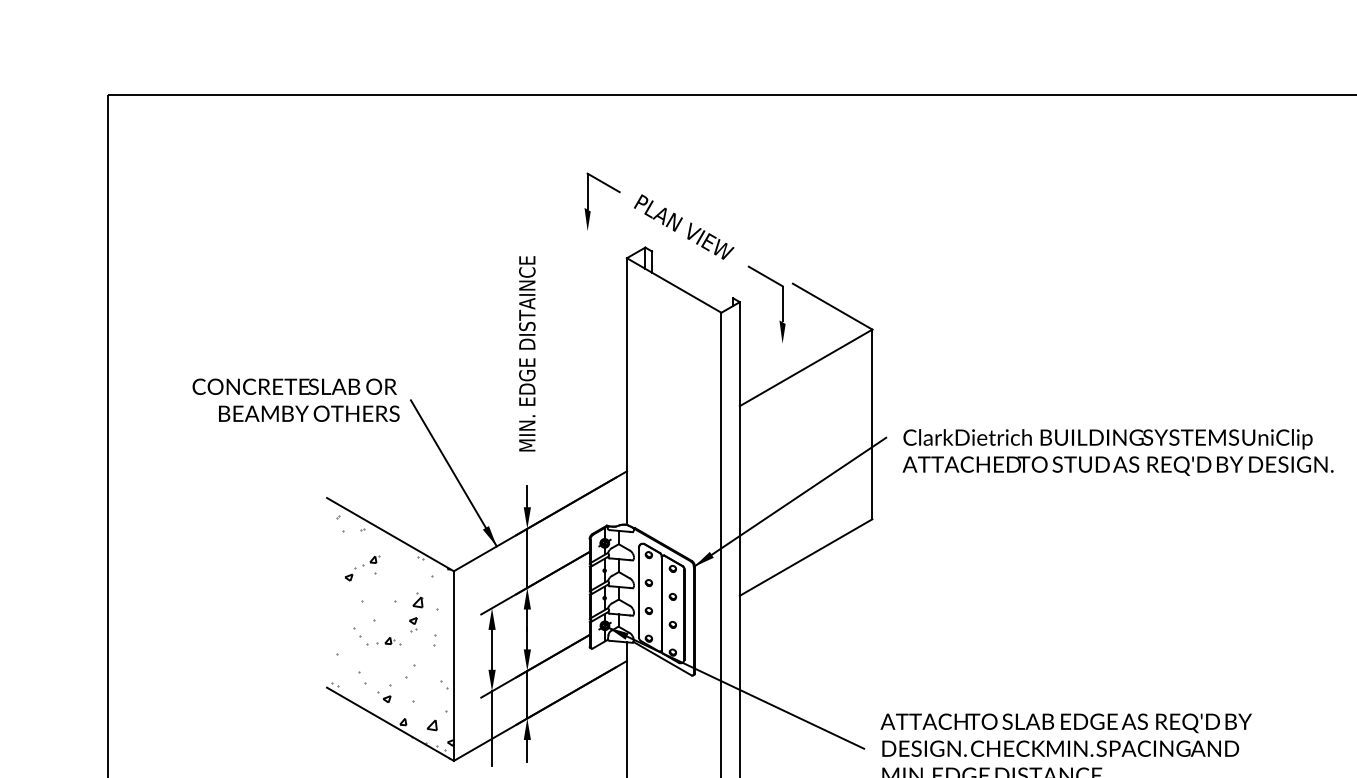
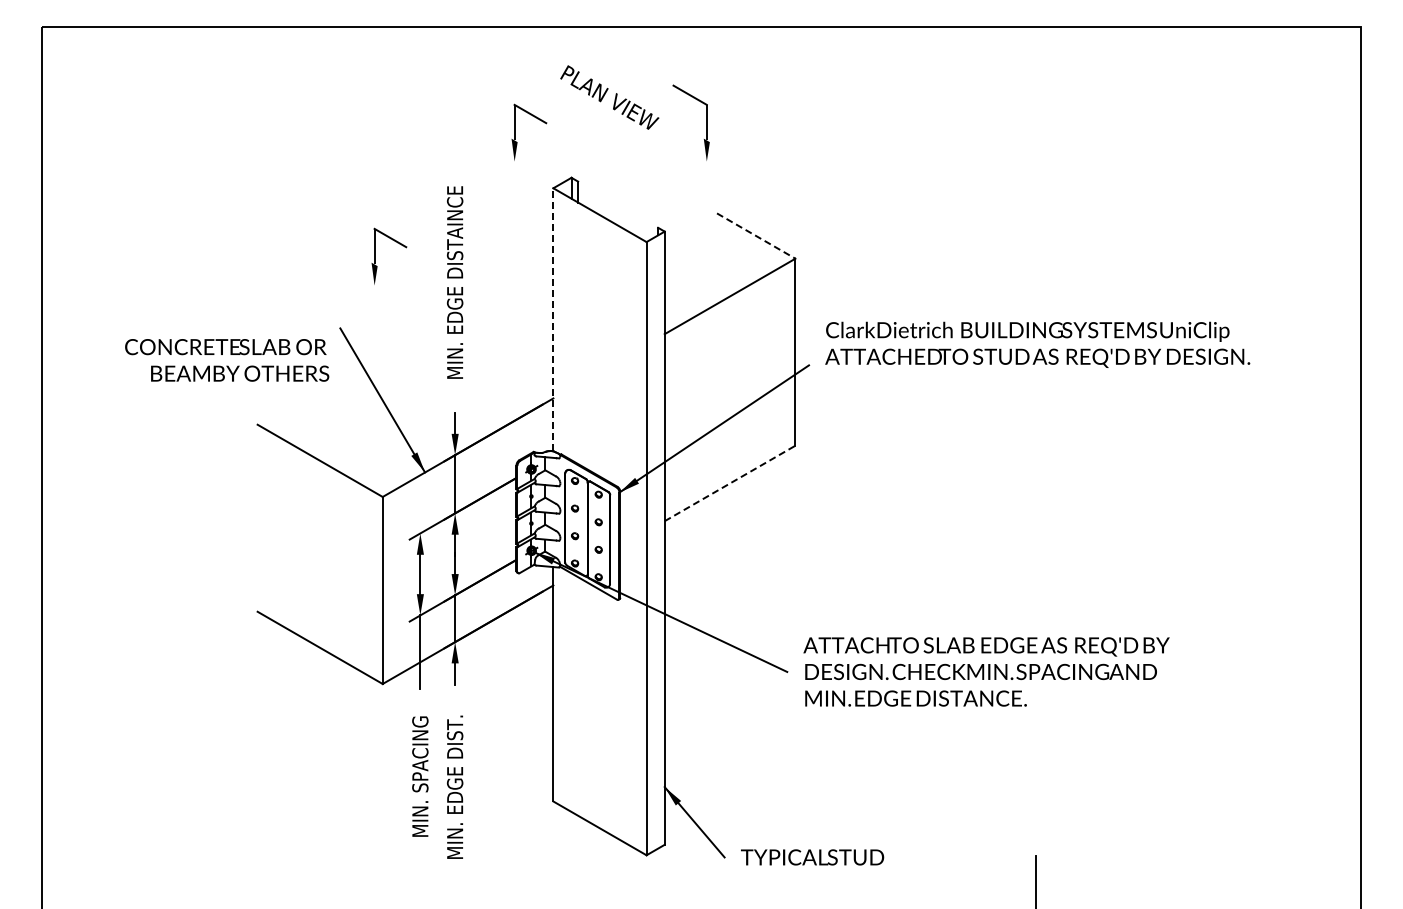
text: (683, 226) -> (609, 97), moved
part: (782, 304) -> (706, 122), moved
line: (832, 307) -> (756, 236), solid -> dashed
part: (446, 326) -> (375, 255), added
line: (627, 391) -> (553, 319), solid -> dashed
text: (296, 400) -> (227, 360), moved
text: (1117, 452) -> (1037, 344), moved
line: (806, 557) -> (730, 483), solid -> dashed
hatch: (392, 636) -> (322, 561), removed

